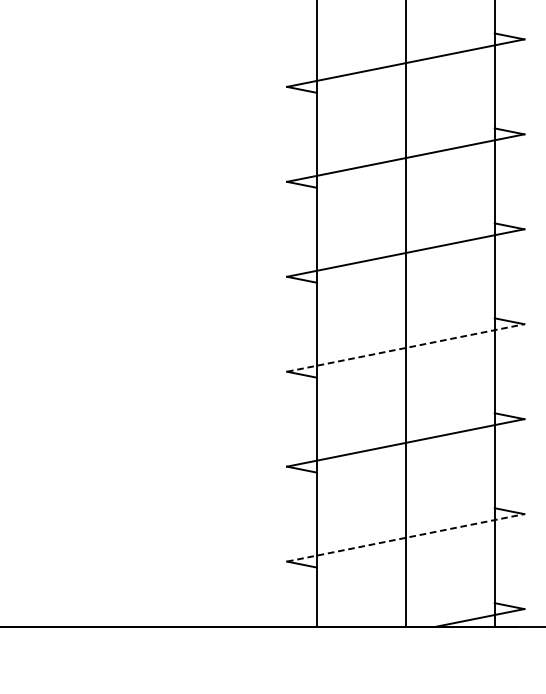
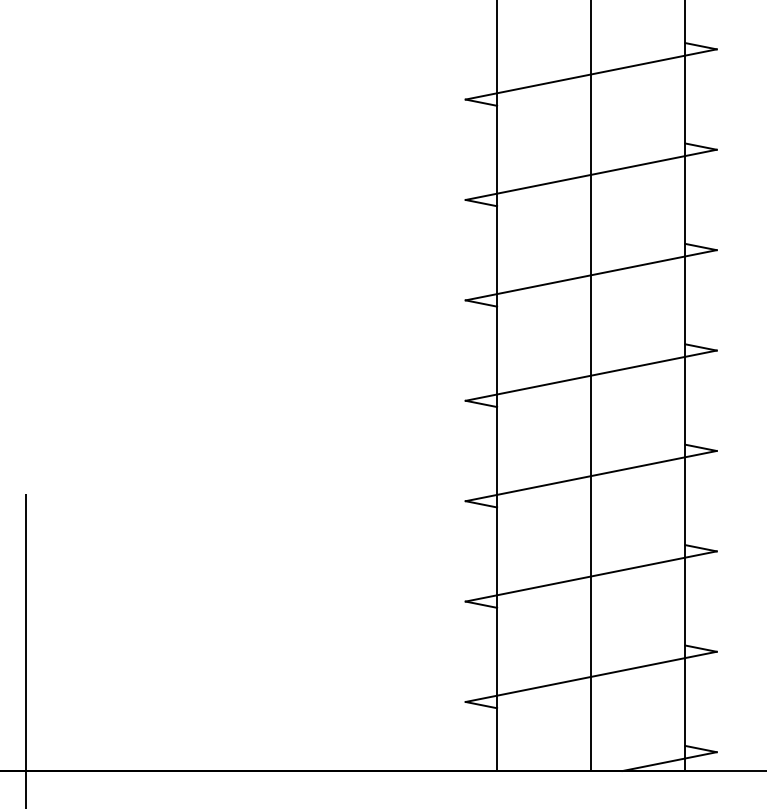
line: (405, 347) -> (591, 475), dashed -> solid
line: (405, 537) -> (591, 676), dashed -> solid

